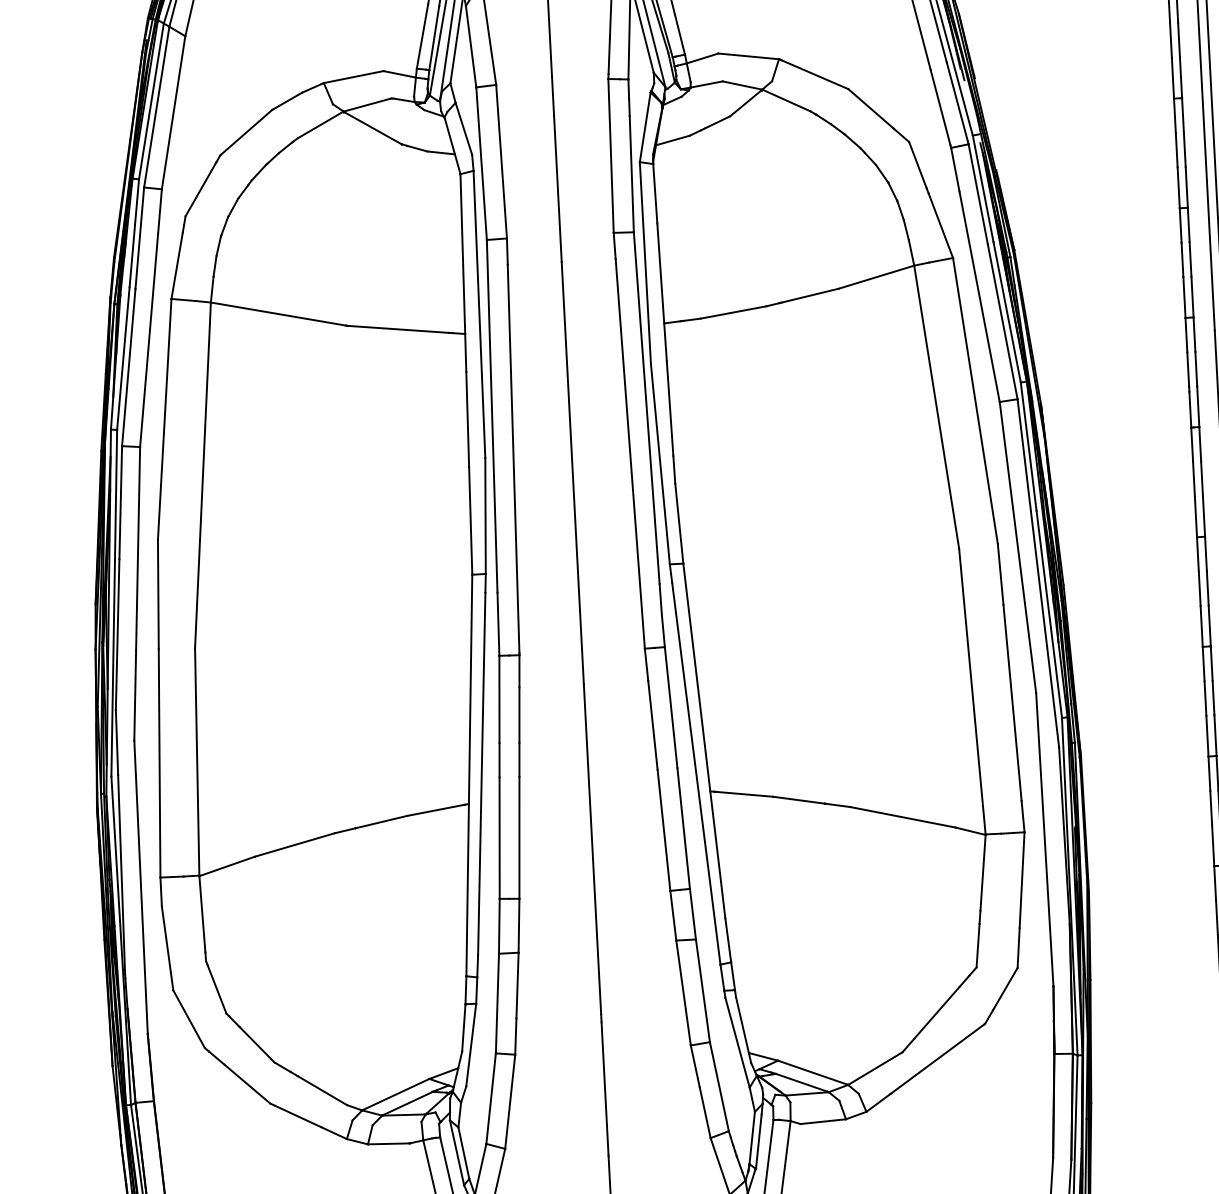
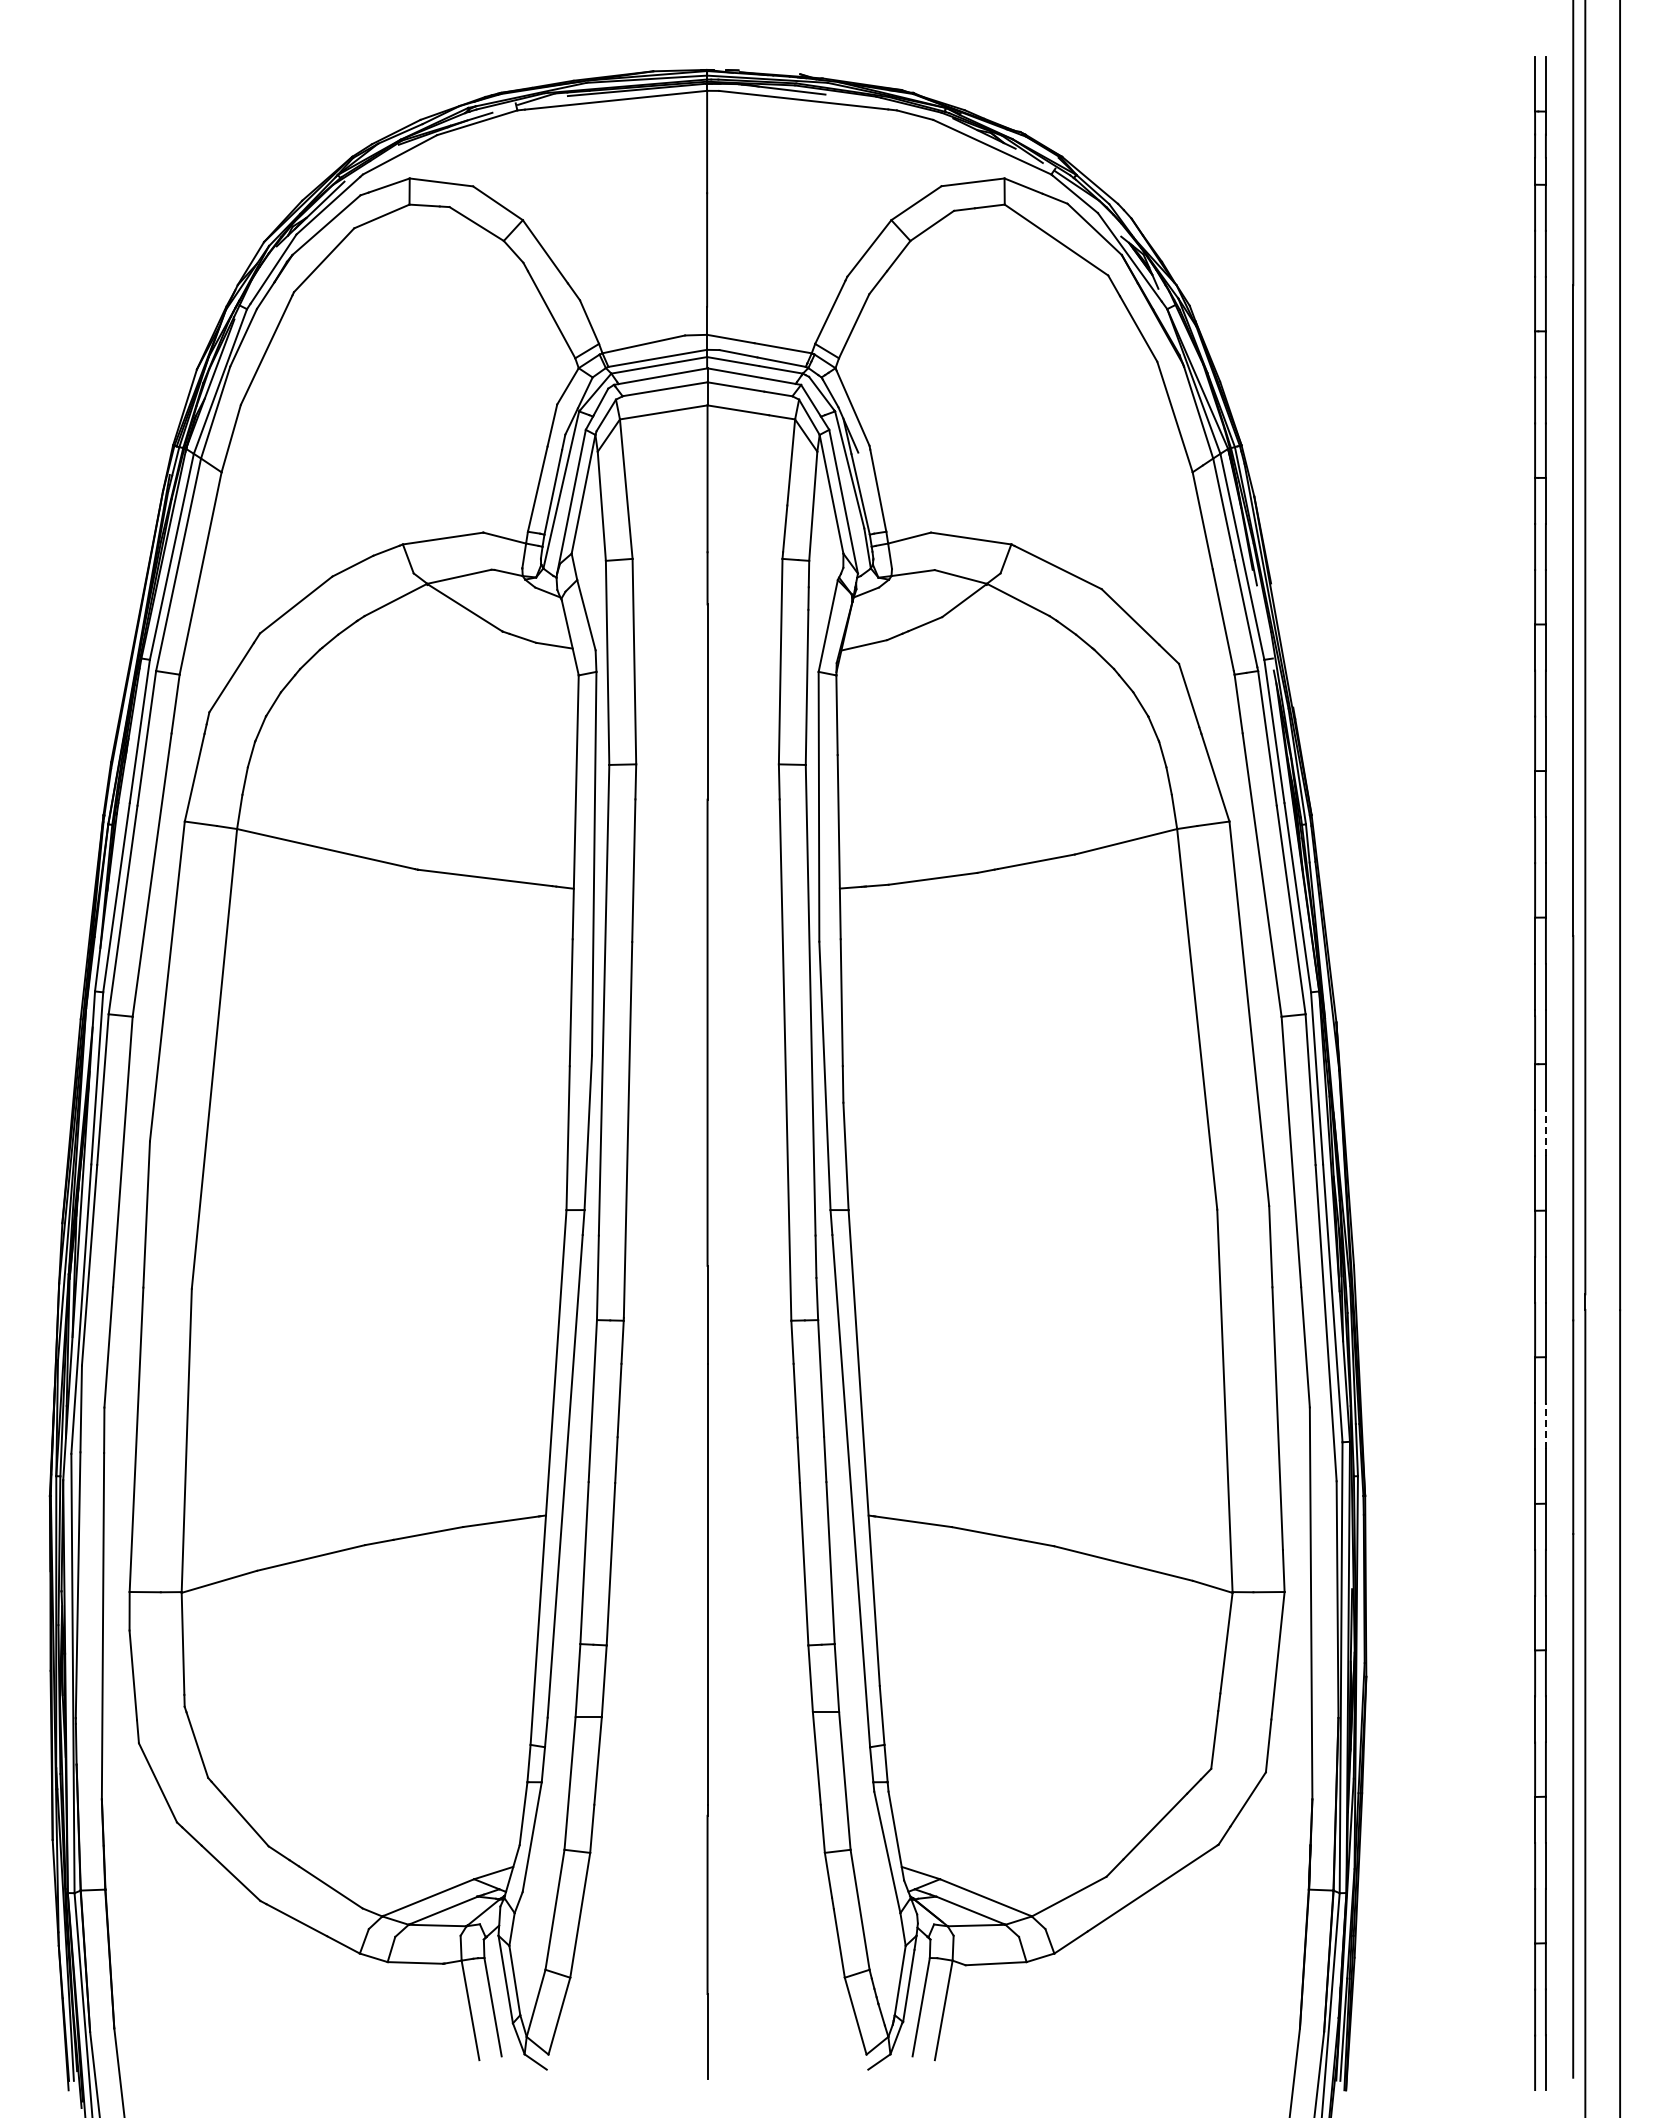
line: (1201, 478) -> (1545, 1132), solid -> dashed
line: (1213, 697) -> (1545, 1425), solid -> dashed

